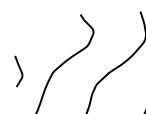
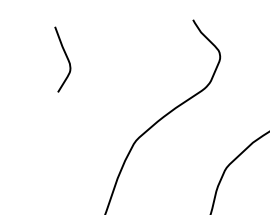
curve: (20, 71) -> (66, 59), moved

